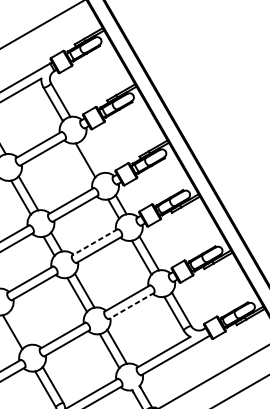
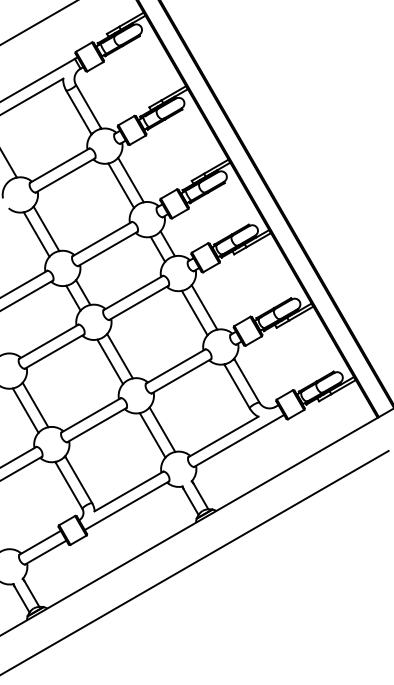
line: (92, 155) -> (130, 179), added
line: (94, 242) -> (132, 293), dashed -> solid
line: (130, 306) -> (180, 376), dashed -> solid
line: (20, 327) -> (35, 404), added

